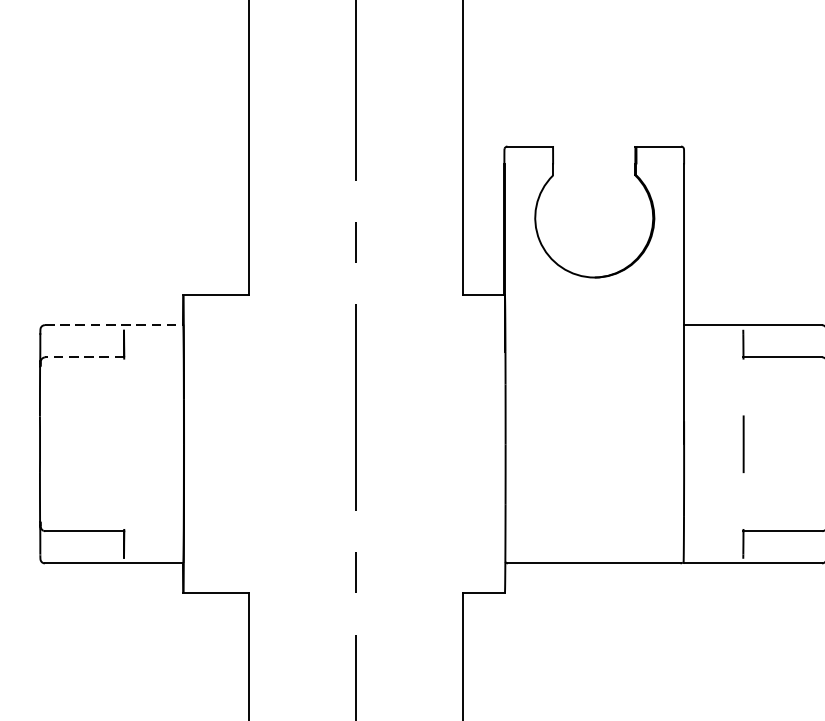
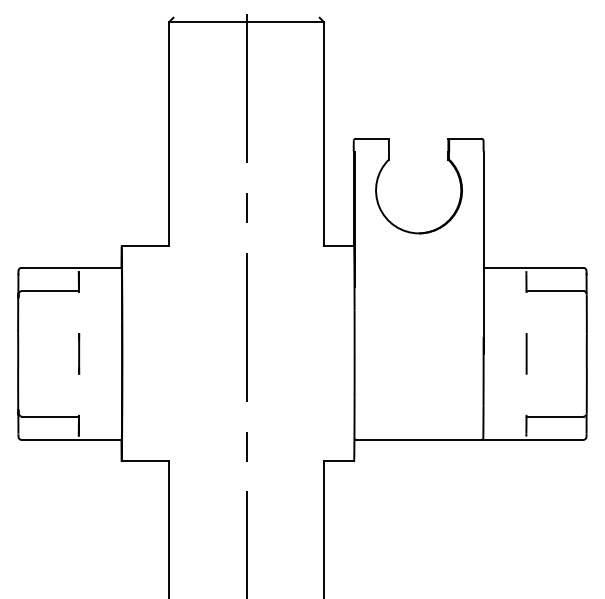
line: (115, 324) -> (72, 267), dashed -> solid
line: (84, 357) -> (50, 291), dashed -> solid
line: (124, 443) -> (79, 353), added

